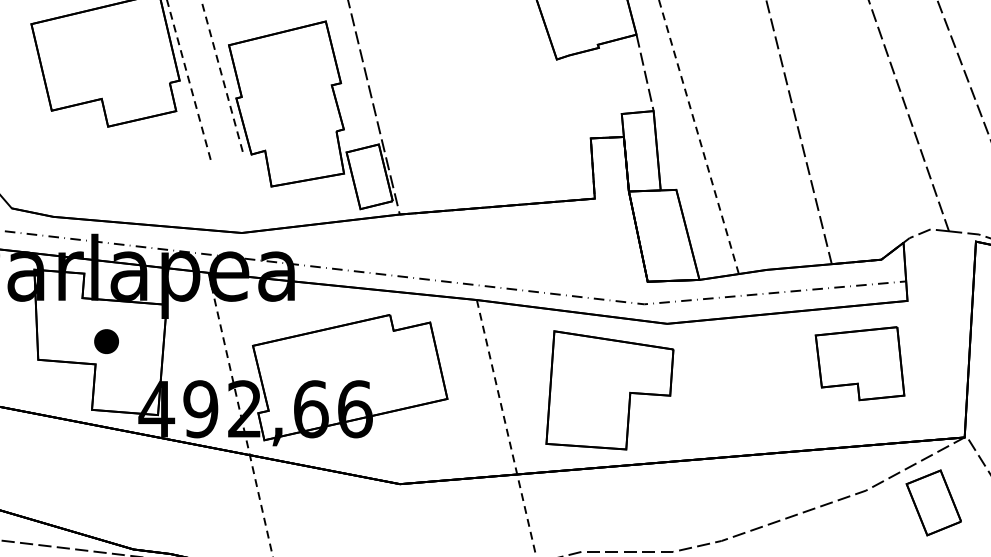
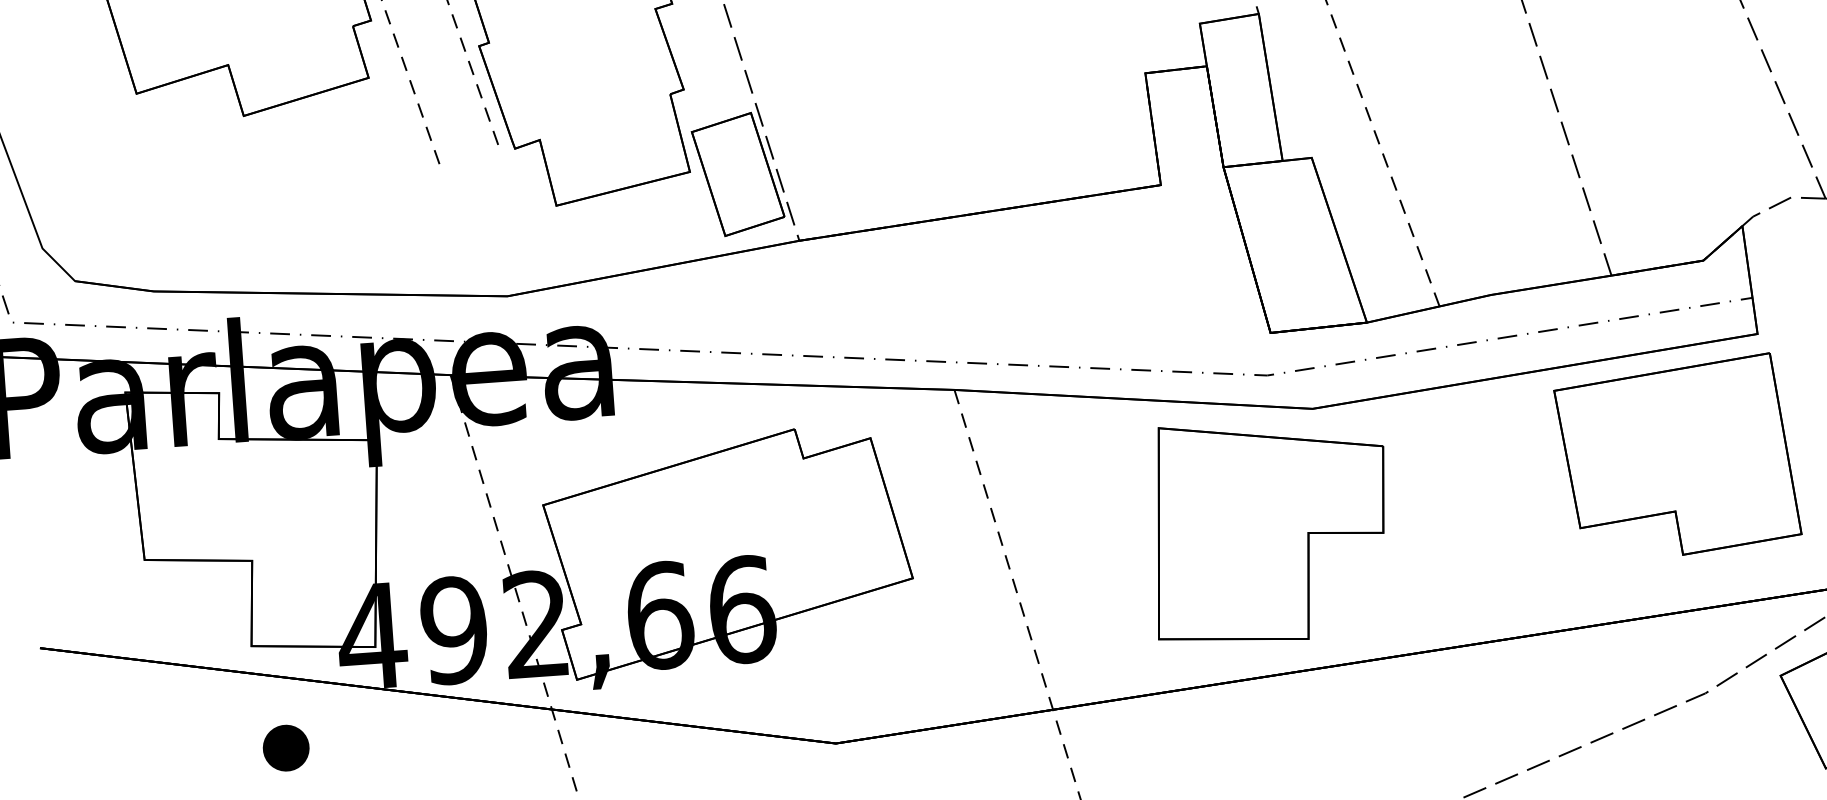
part: (106, 341) -> (285, 747), moved
part: (859, 363) -> (1676, 457), size x1.43
part: (609, 390) -> (1269, 531), moved

